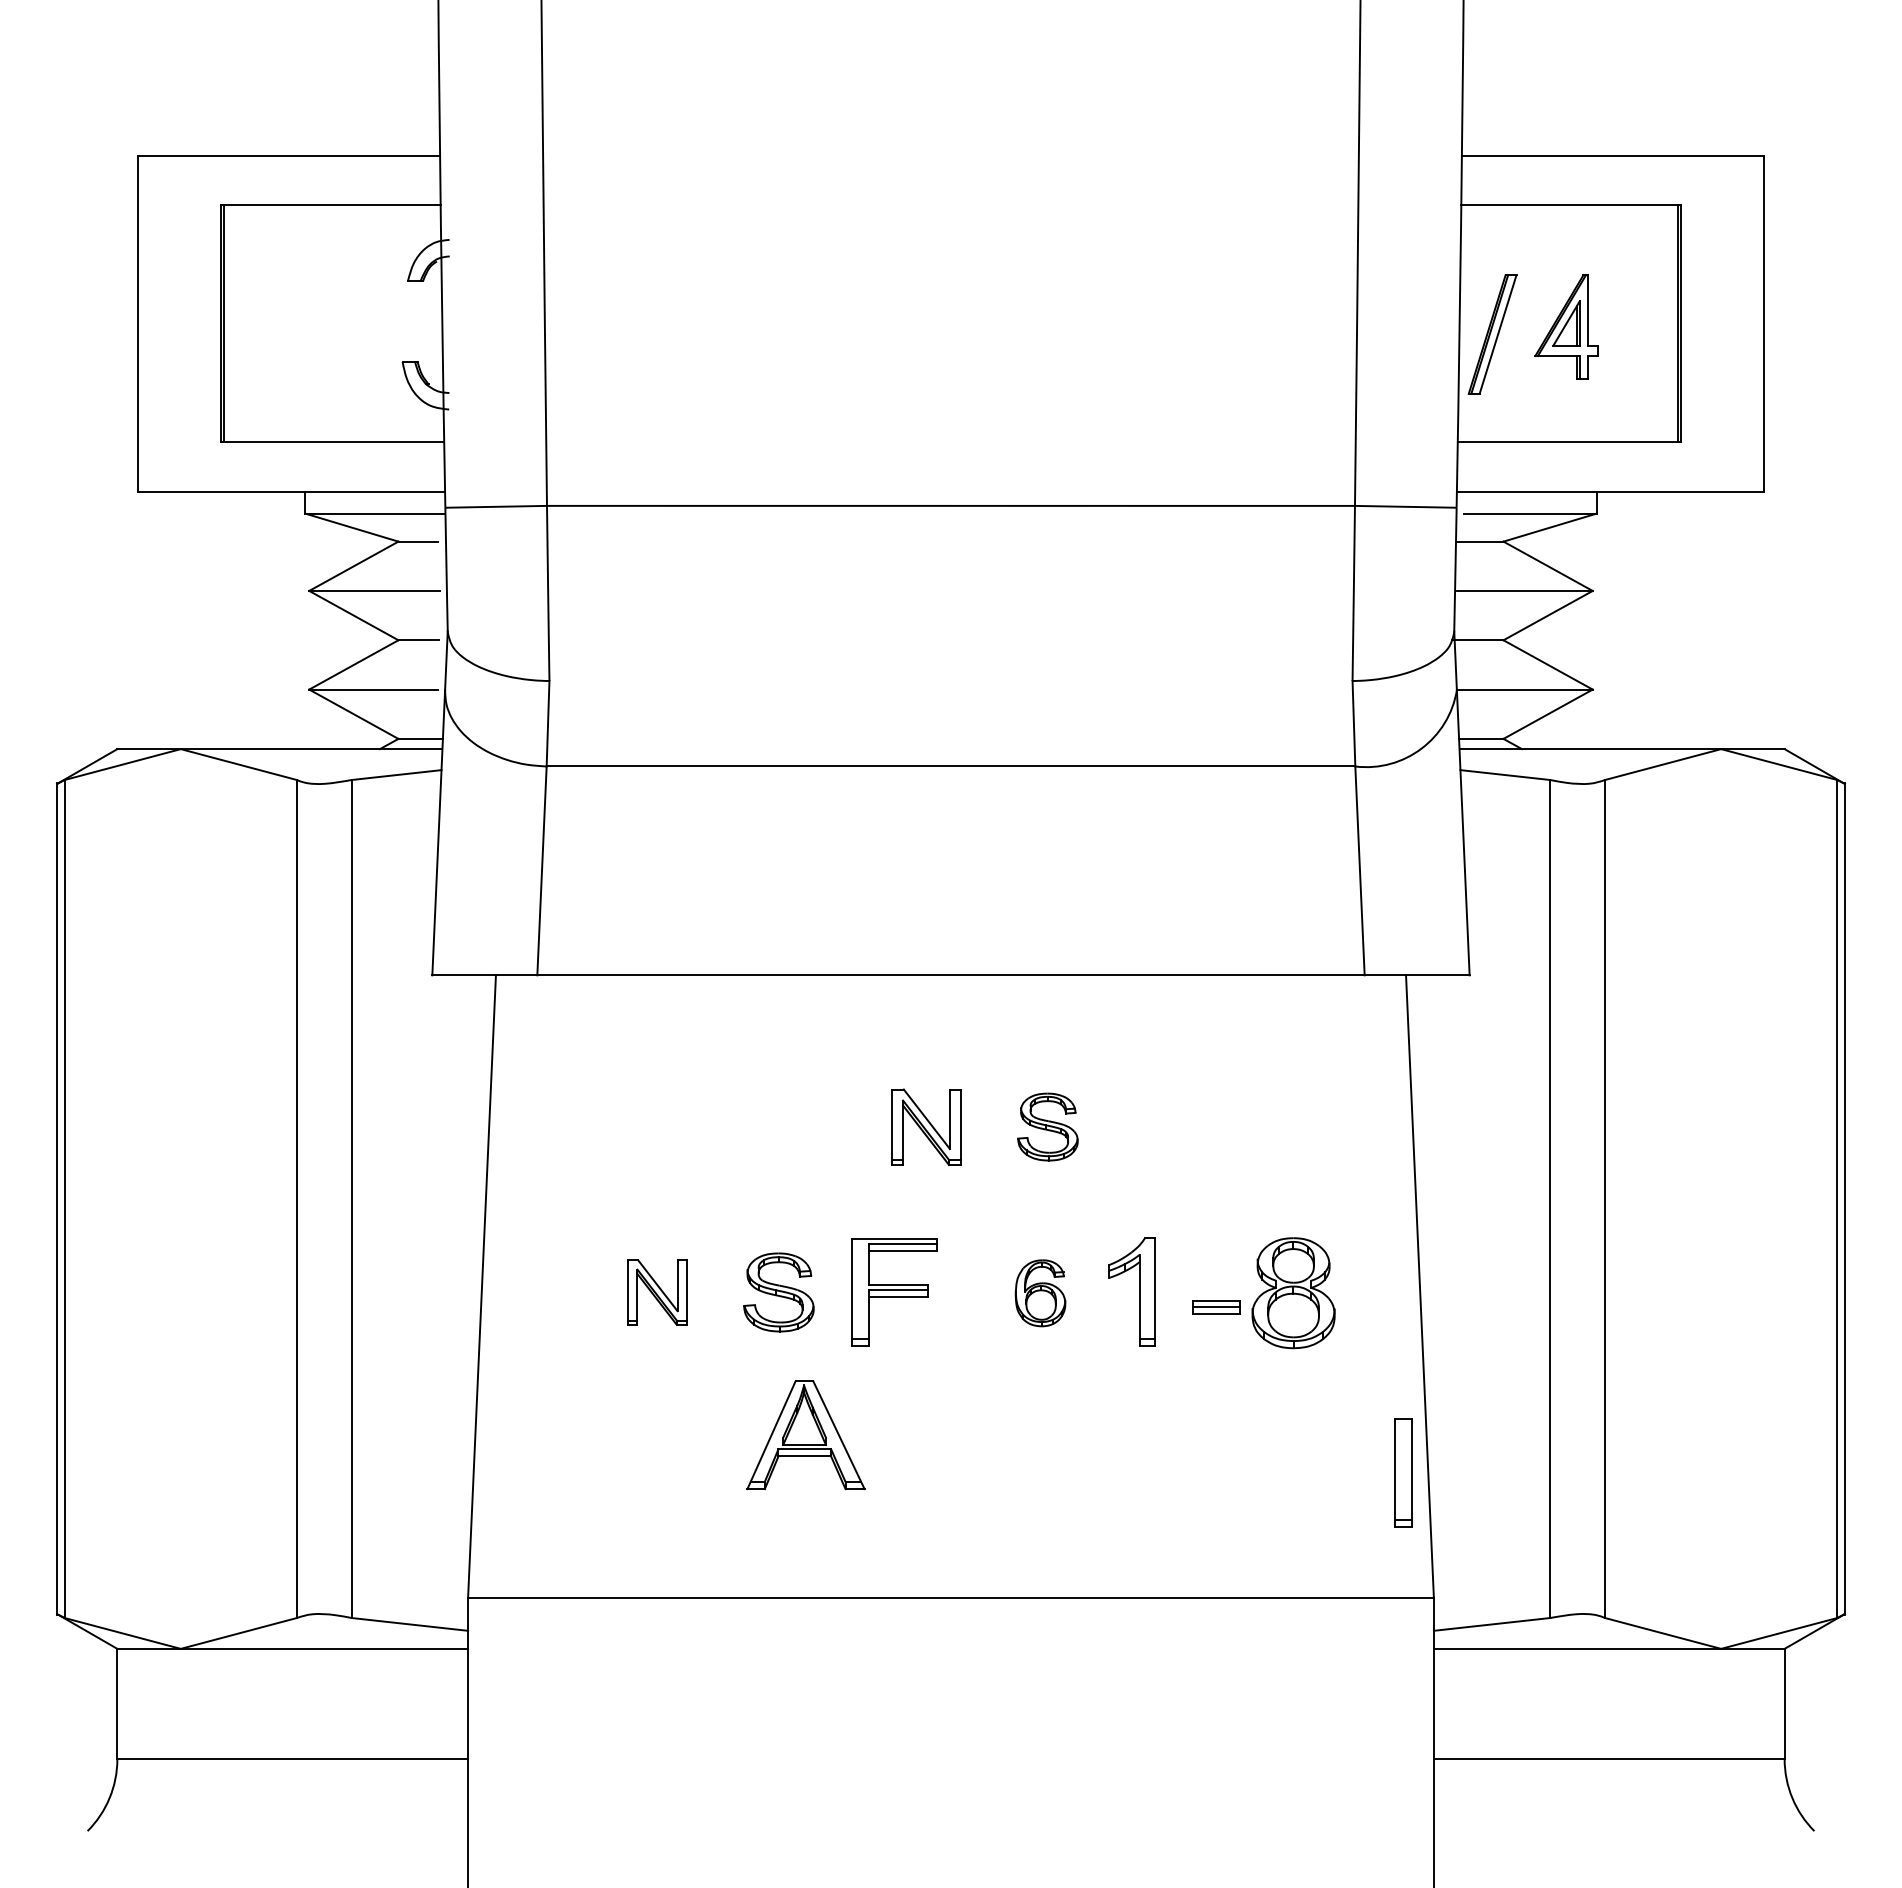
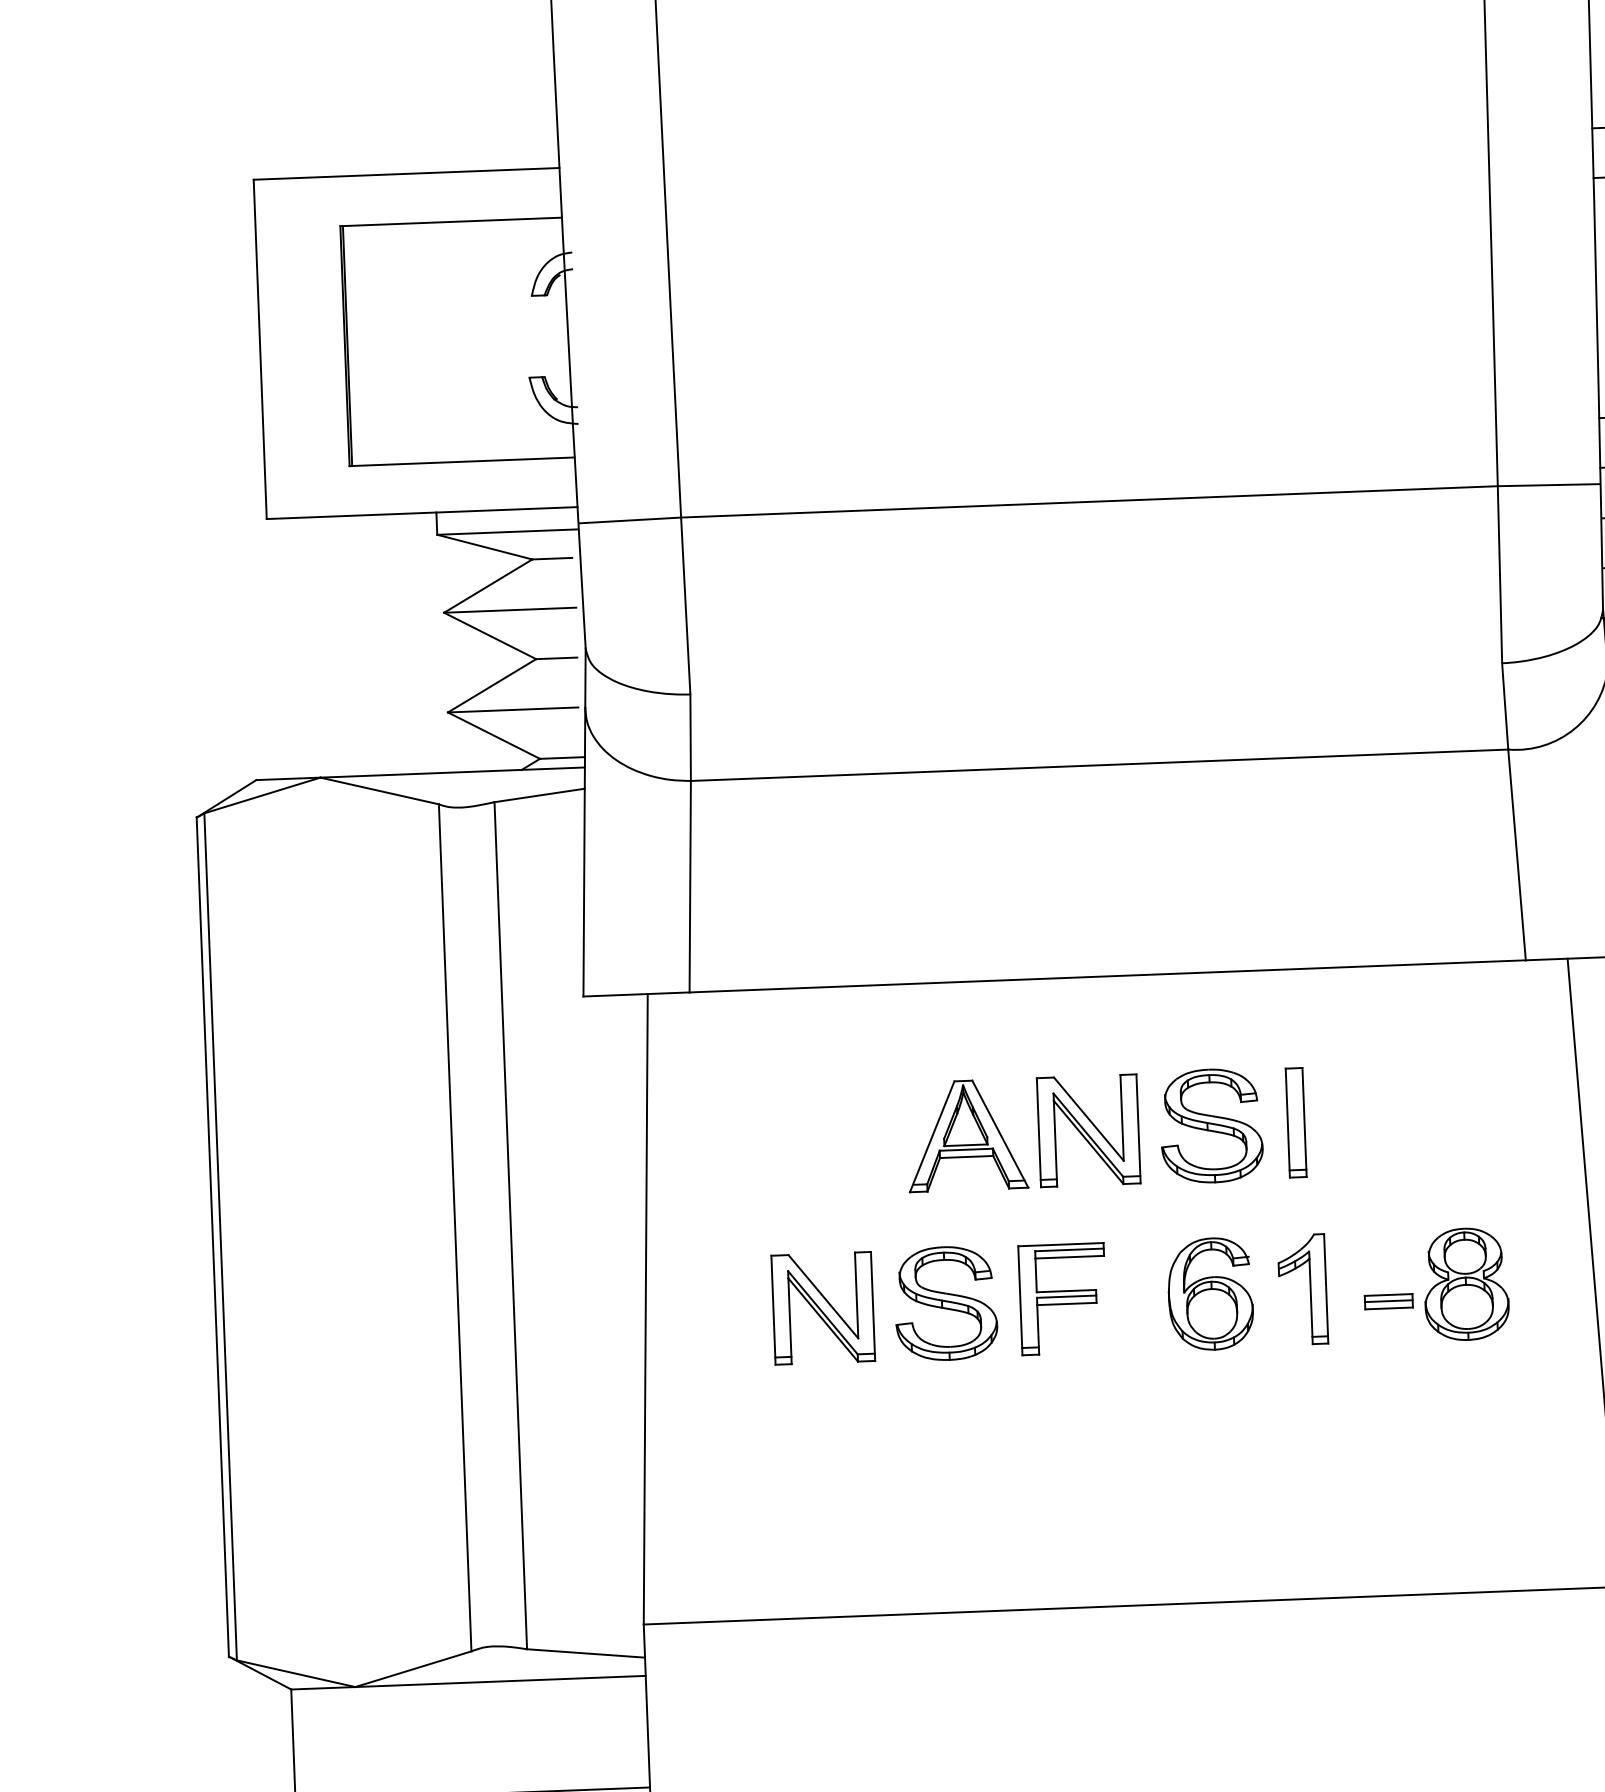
part: (1047, 1126) -> (1211, 1125), size x1.67
part: (926, 1127) -> (1088, 1131), size x1.43
part: (657, 1292) -> (823, 1308), size x1.67
part: (778, 1292) -> (945, 1303), size x1.43
part: (1040, 1293) -> (1210, 1294), size x1.67
part: (805, 1435) -> (966, 1135), moved
part: (1403, 1472) -> (1296, 1122), moved

